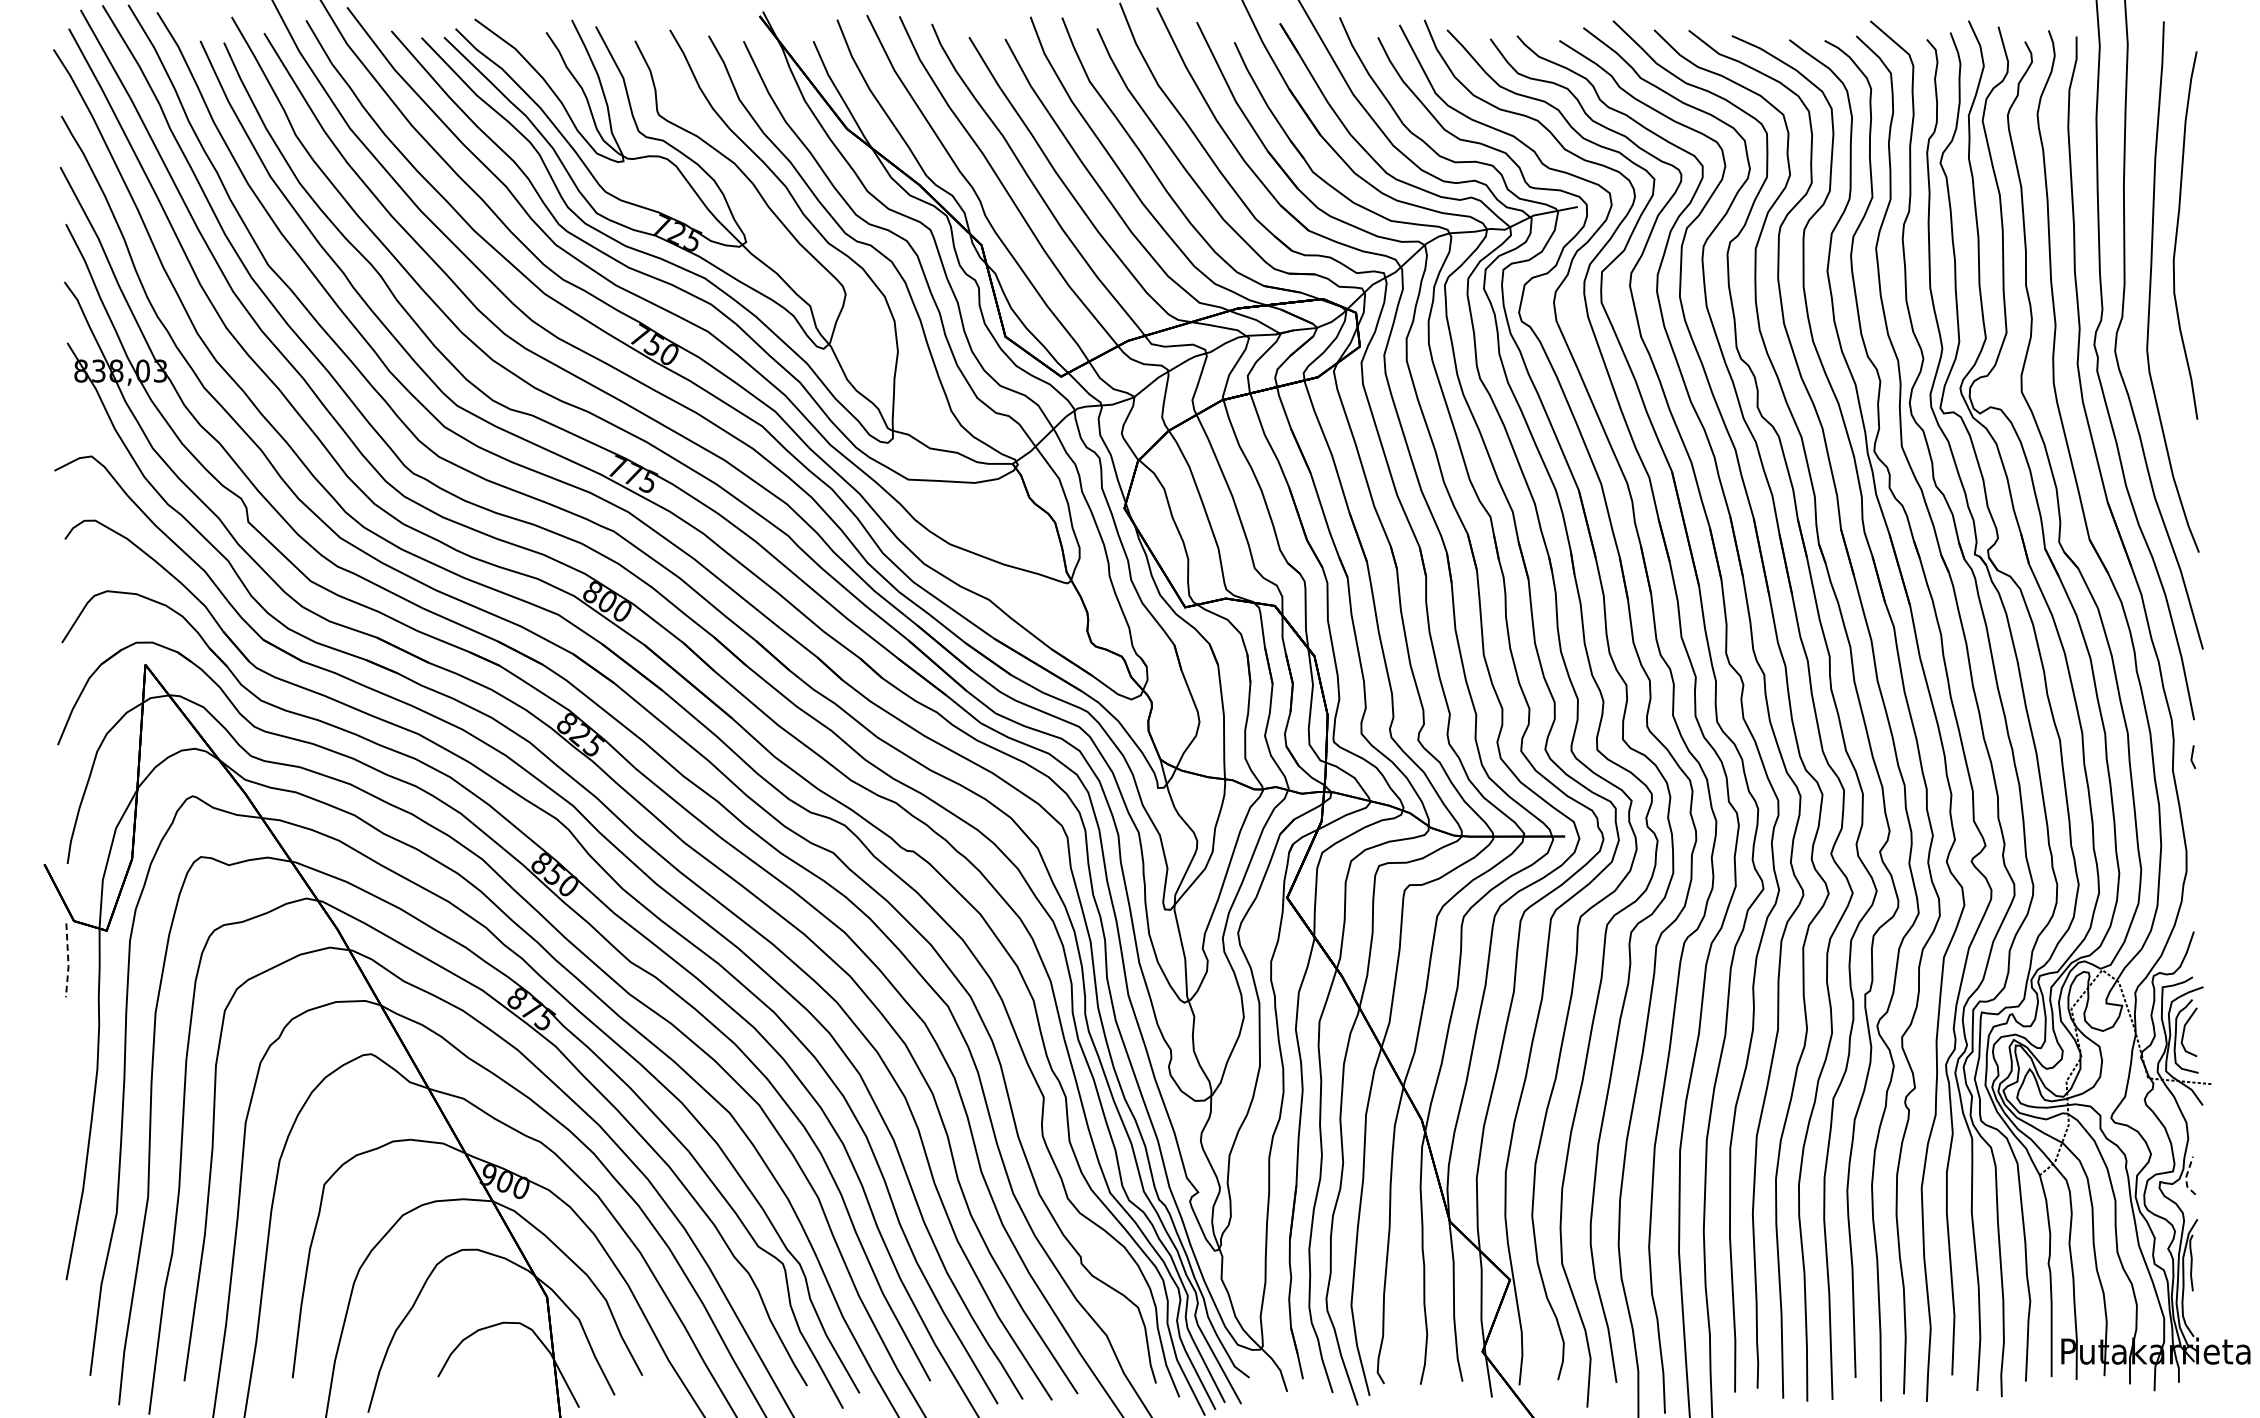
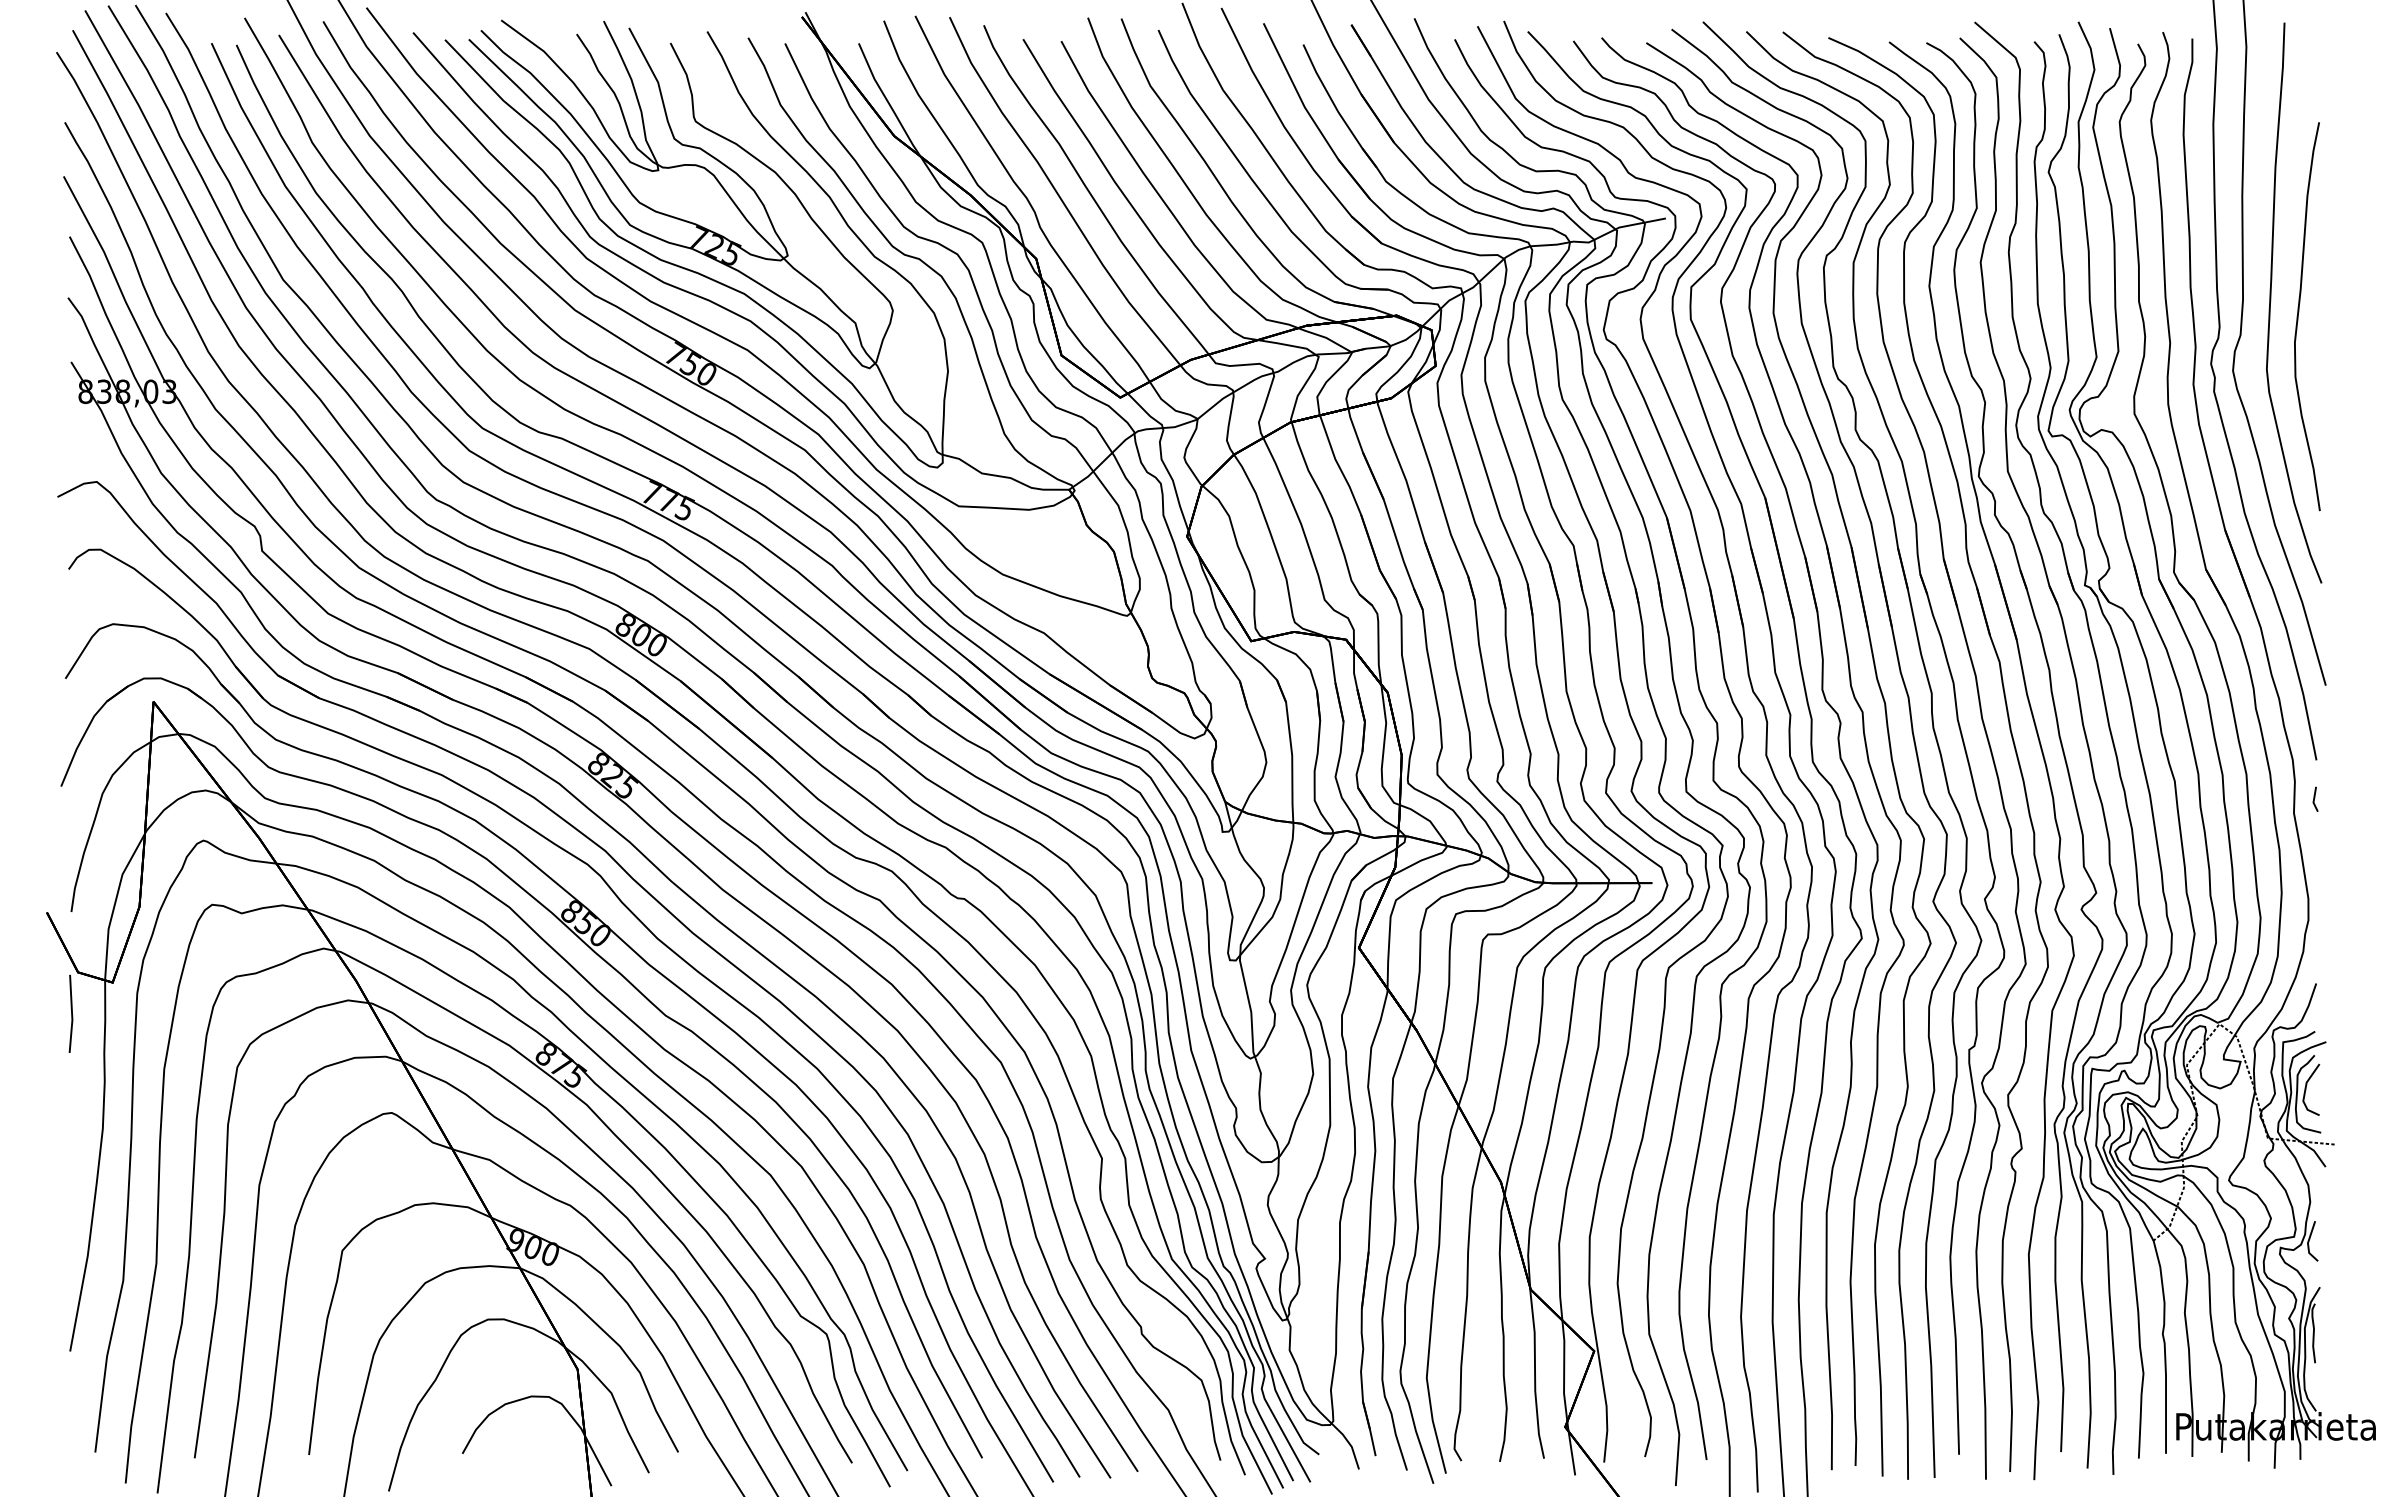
curve: (2178, 231) -> (2299, 312), moved
line: (68, 960) -> (72, 1014), dashed -> solid
line: (2185, 1177) -> (2307, 1243), dashed -> solid

